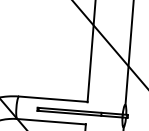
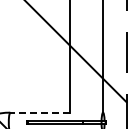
line: (53, 99) -> (40, 112), solid -> dashed

